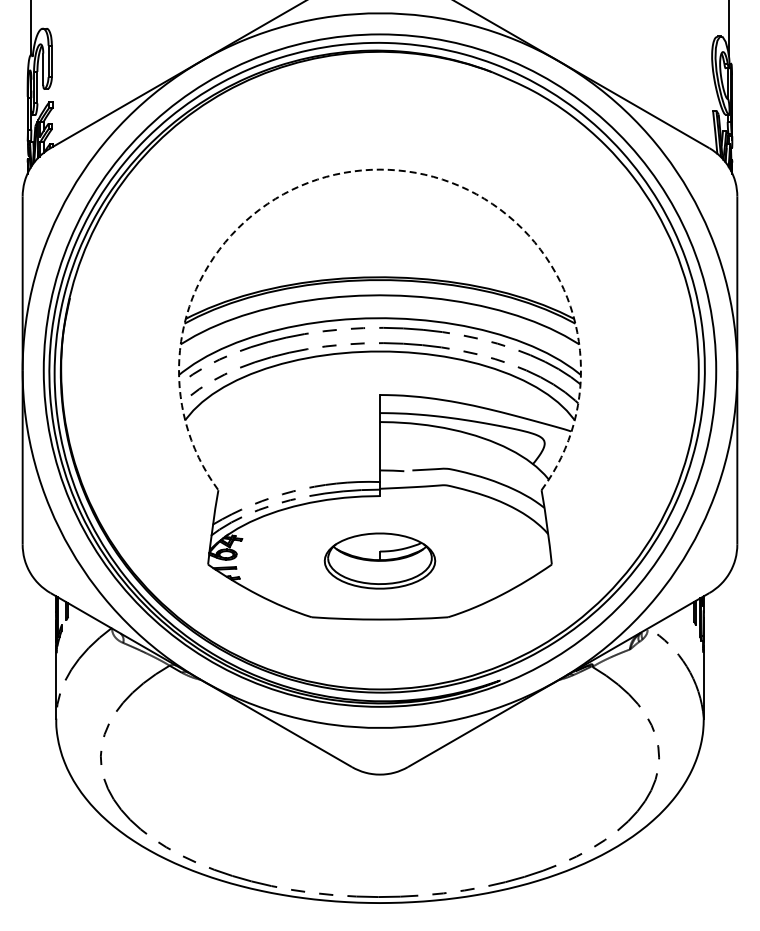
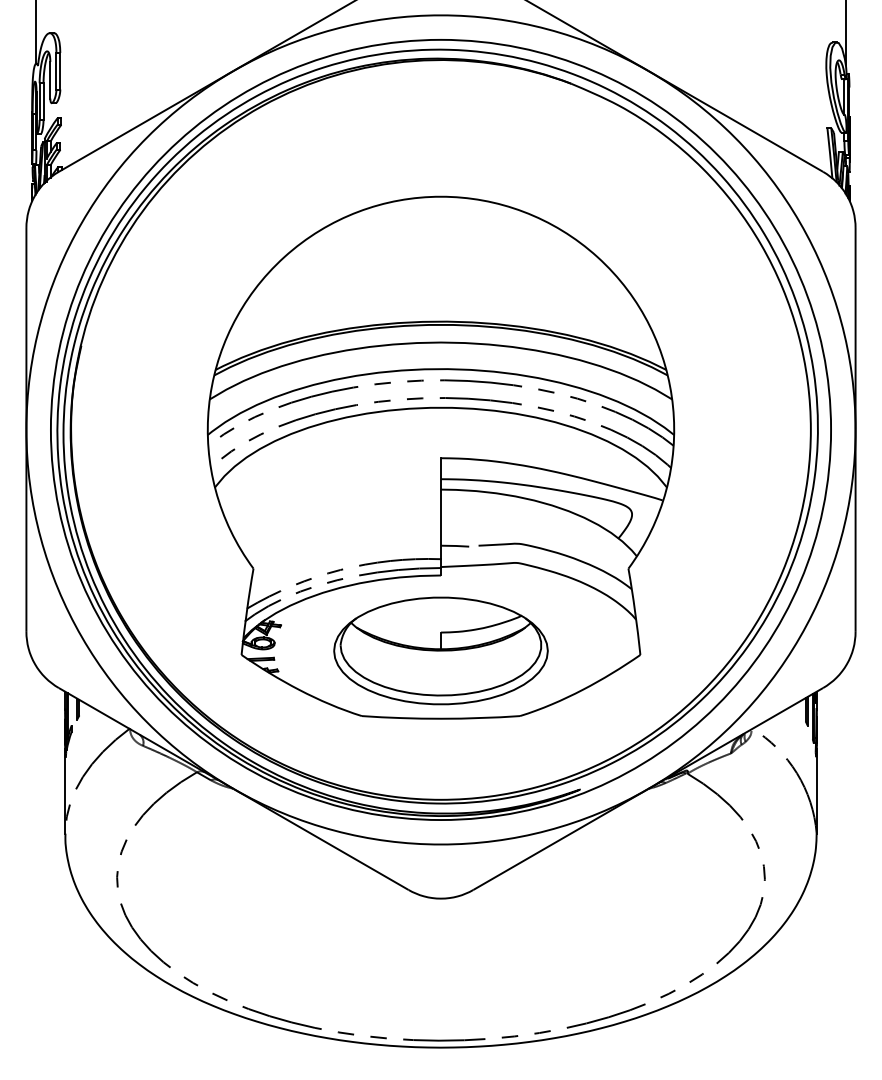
arc: (380, 169) -> (441, 196), dashed -> solid
part: (379, 560) -> (440, 650), size x1.67

